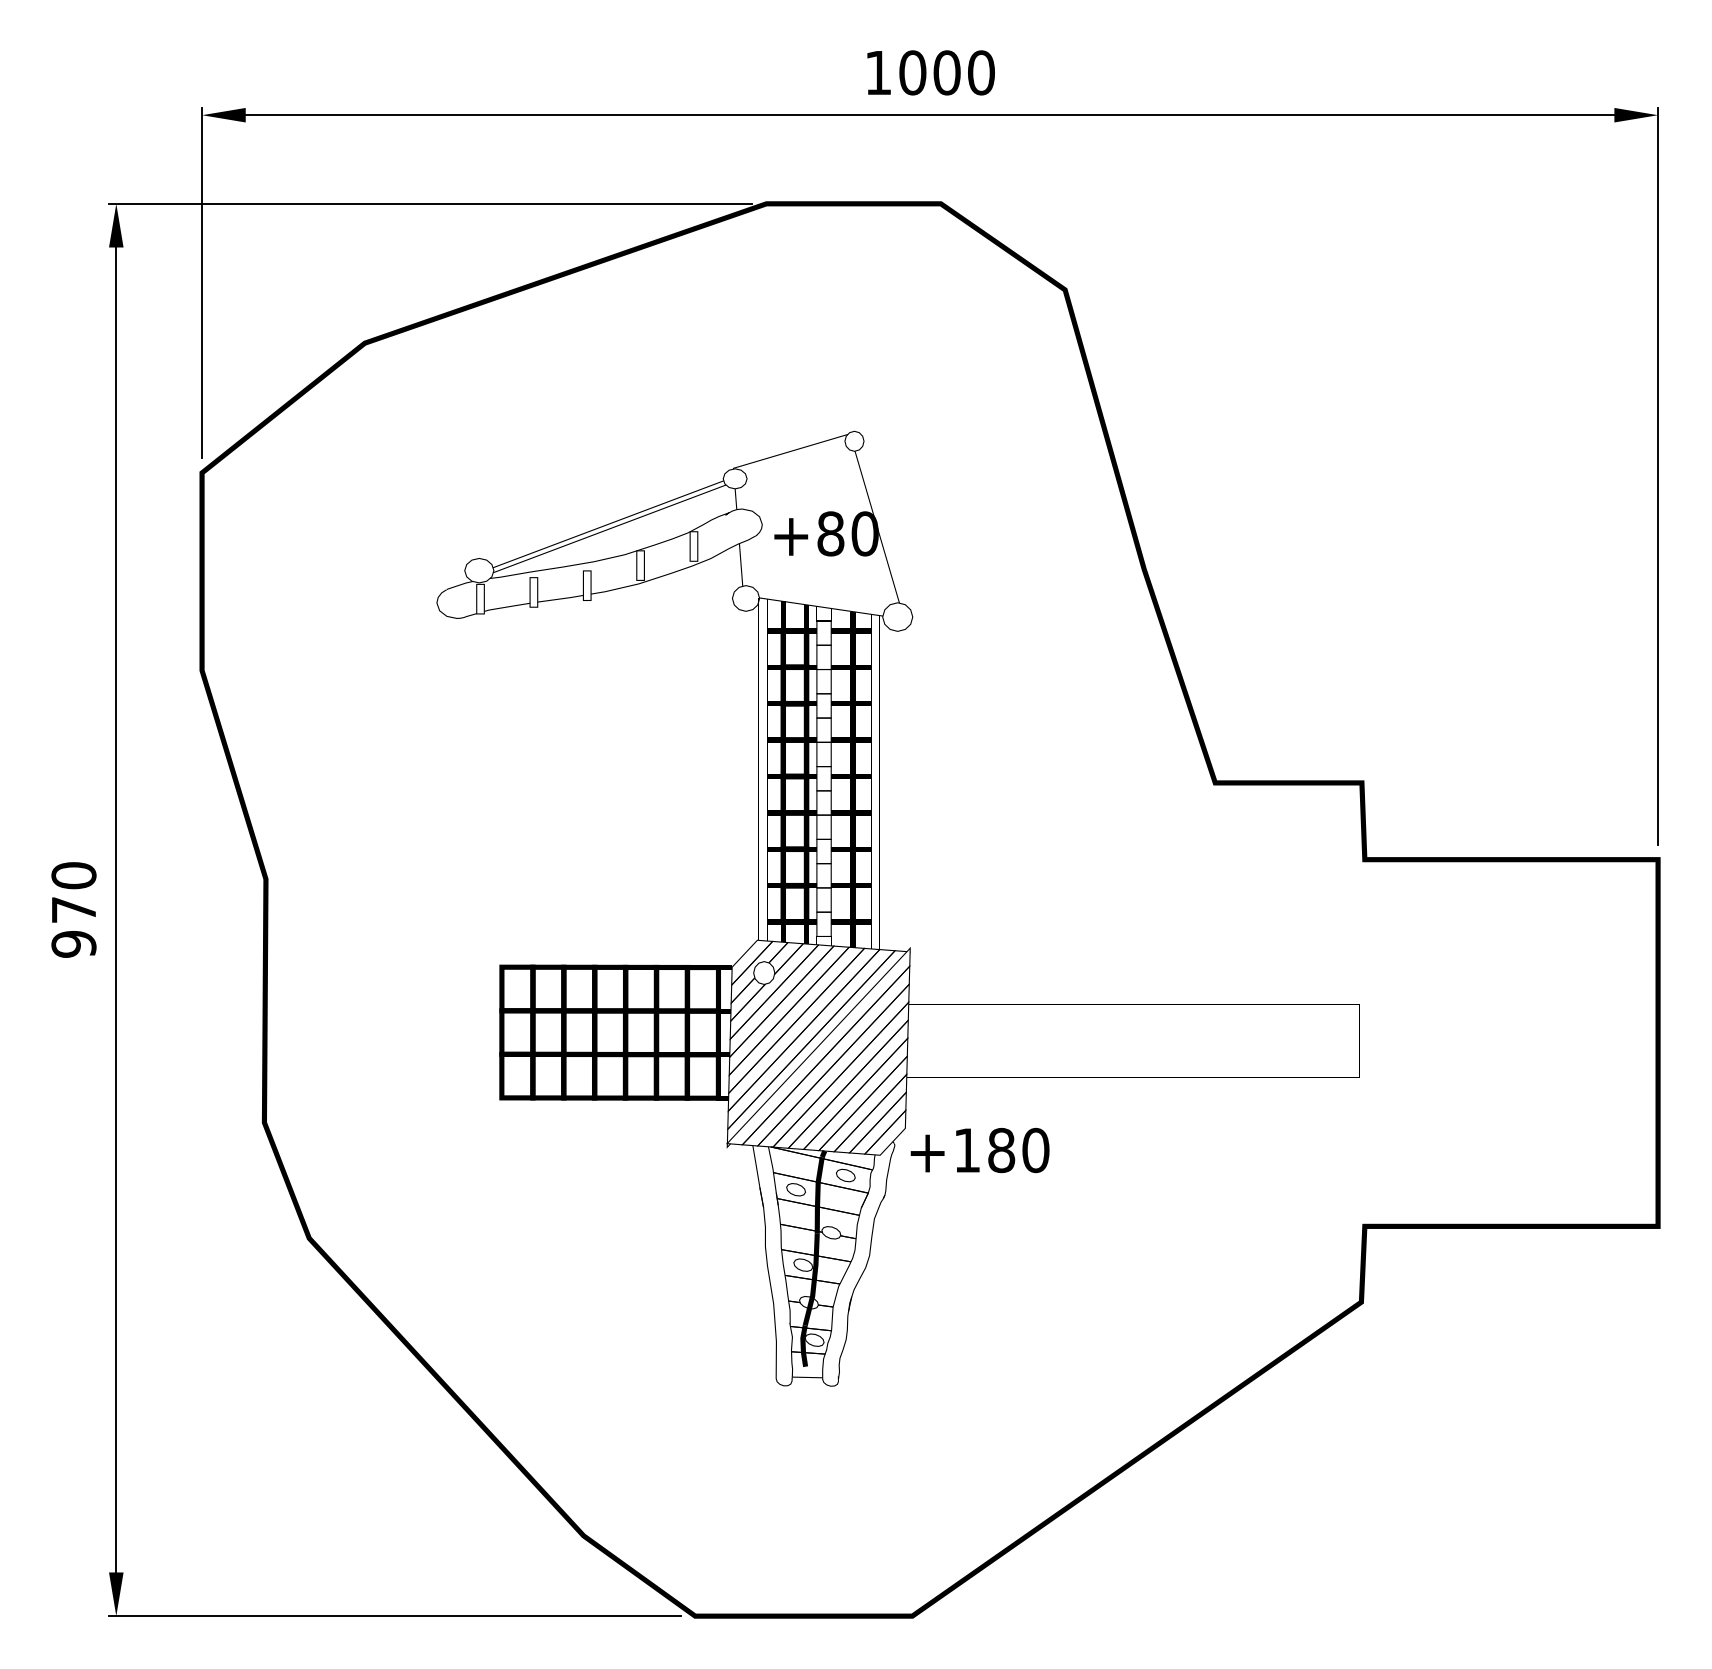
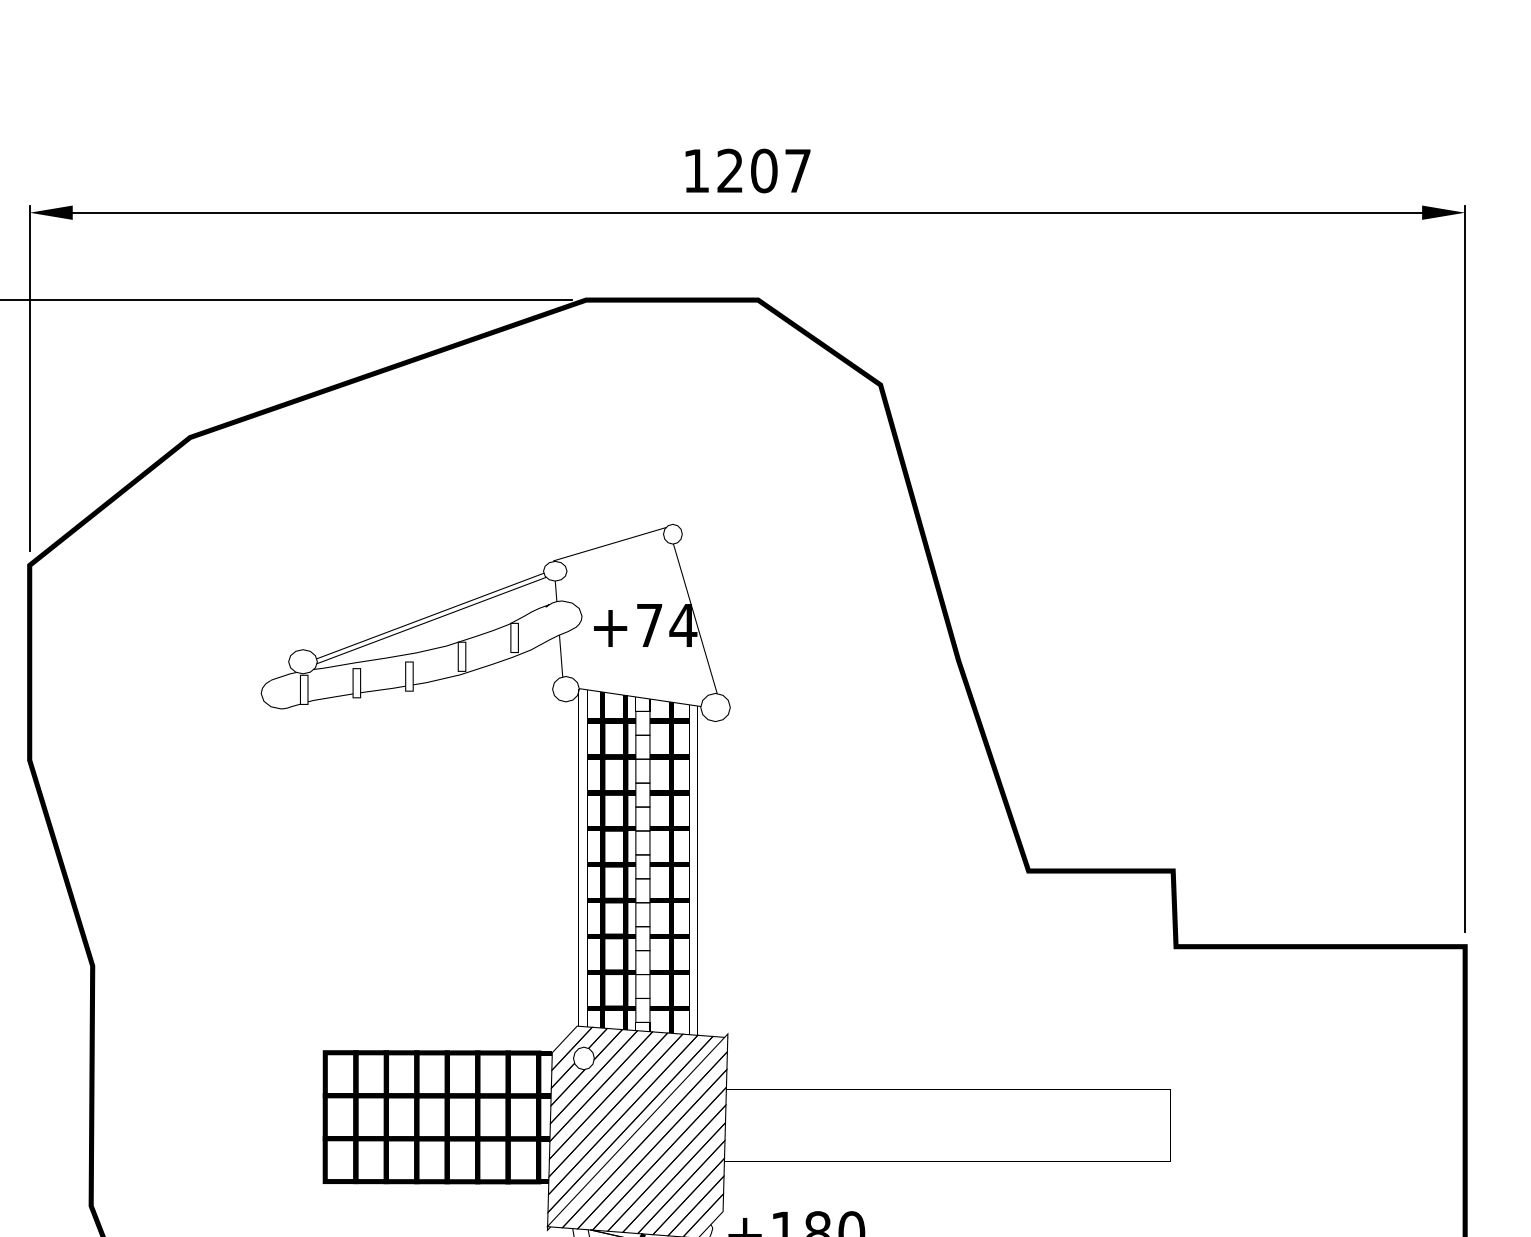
text: (946, 72) -> (763, 170), 1000 -> 1207
text: (848, 533) -> (667, 625), +80 -> +74

